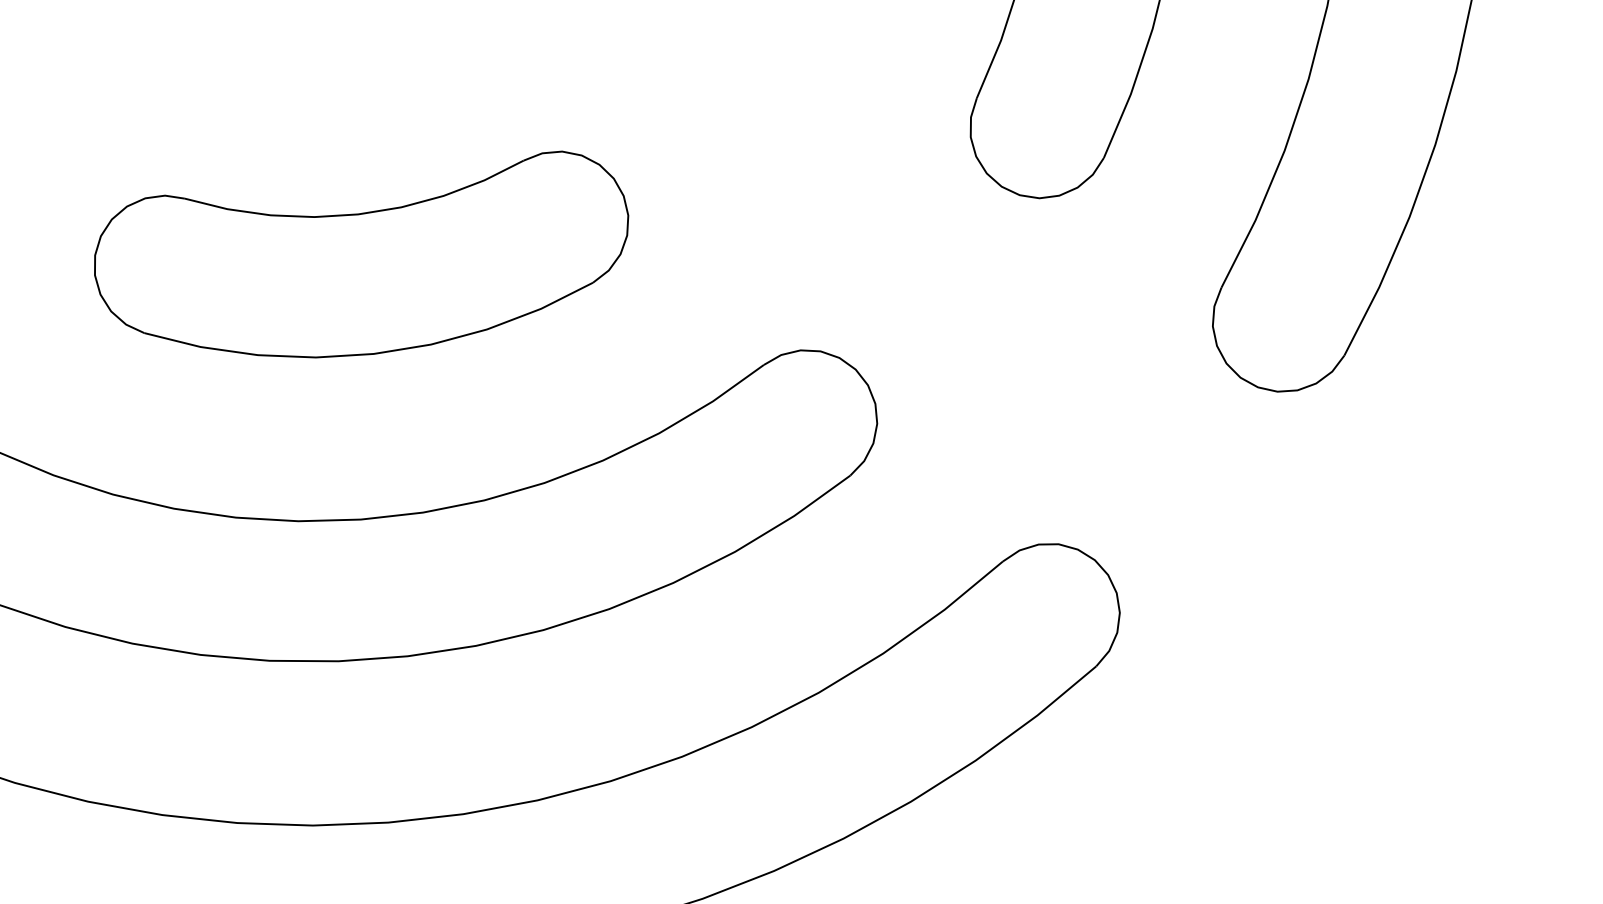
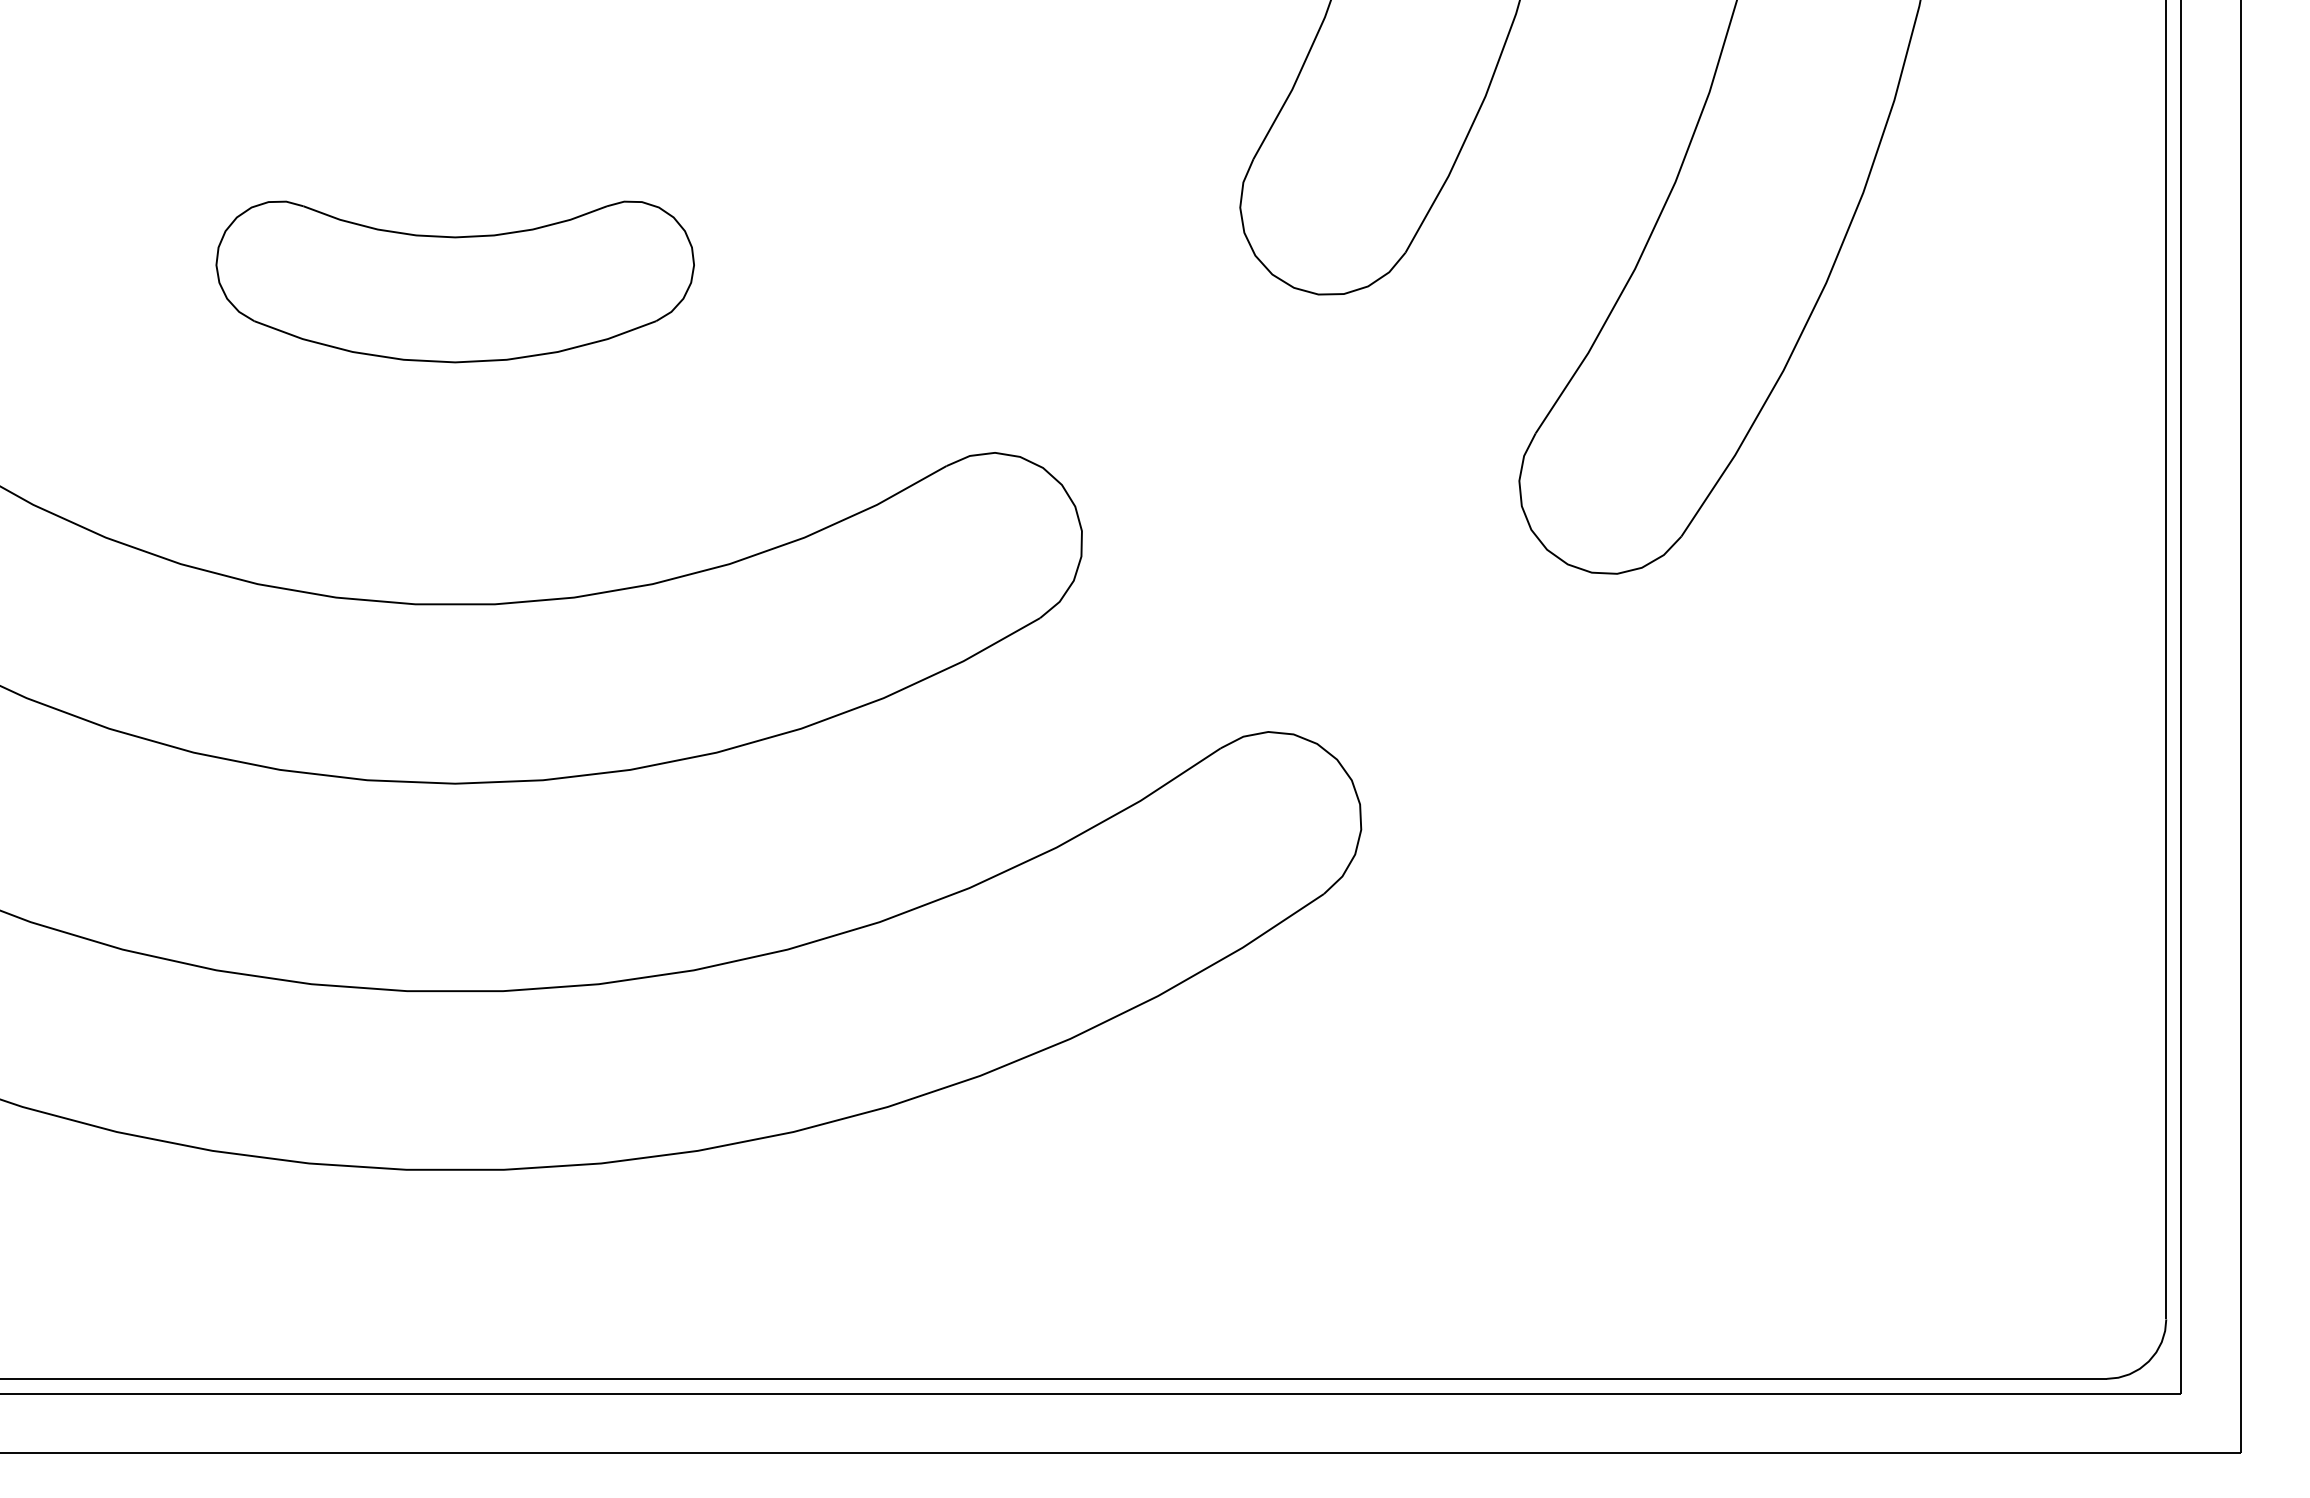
part: (363, 263) -> (455, 281), size x0.7

